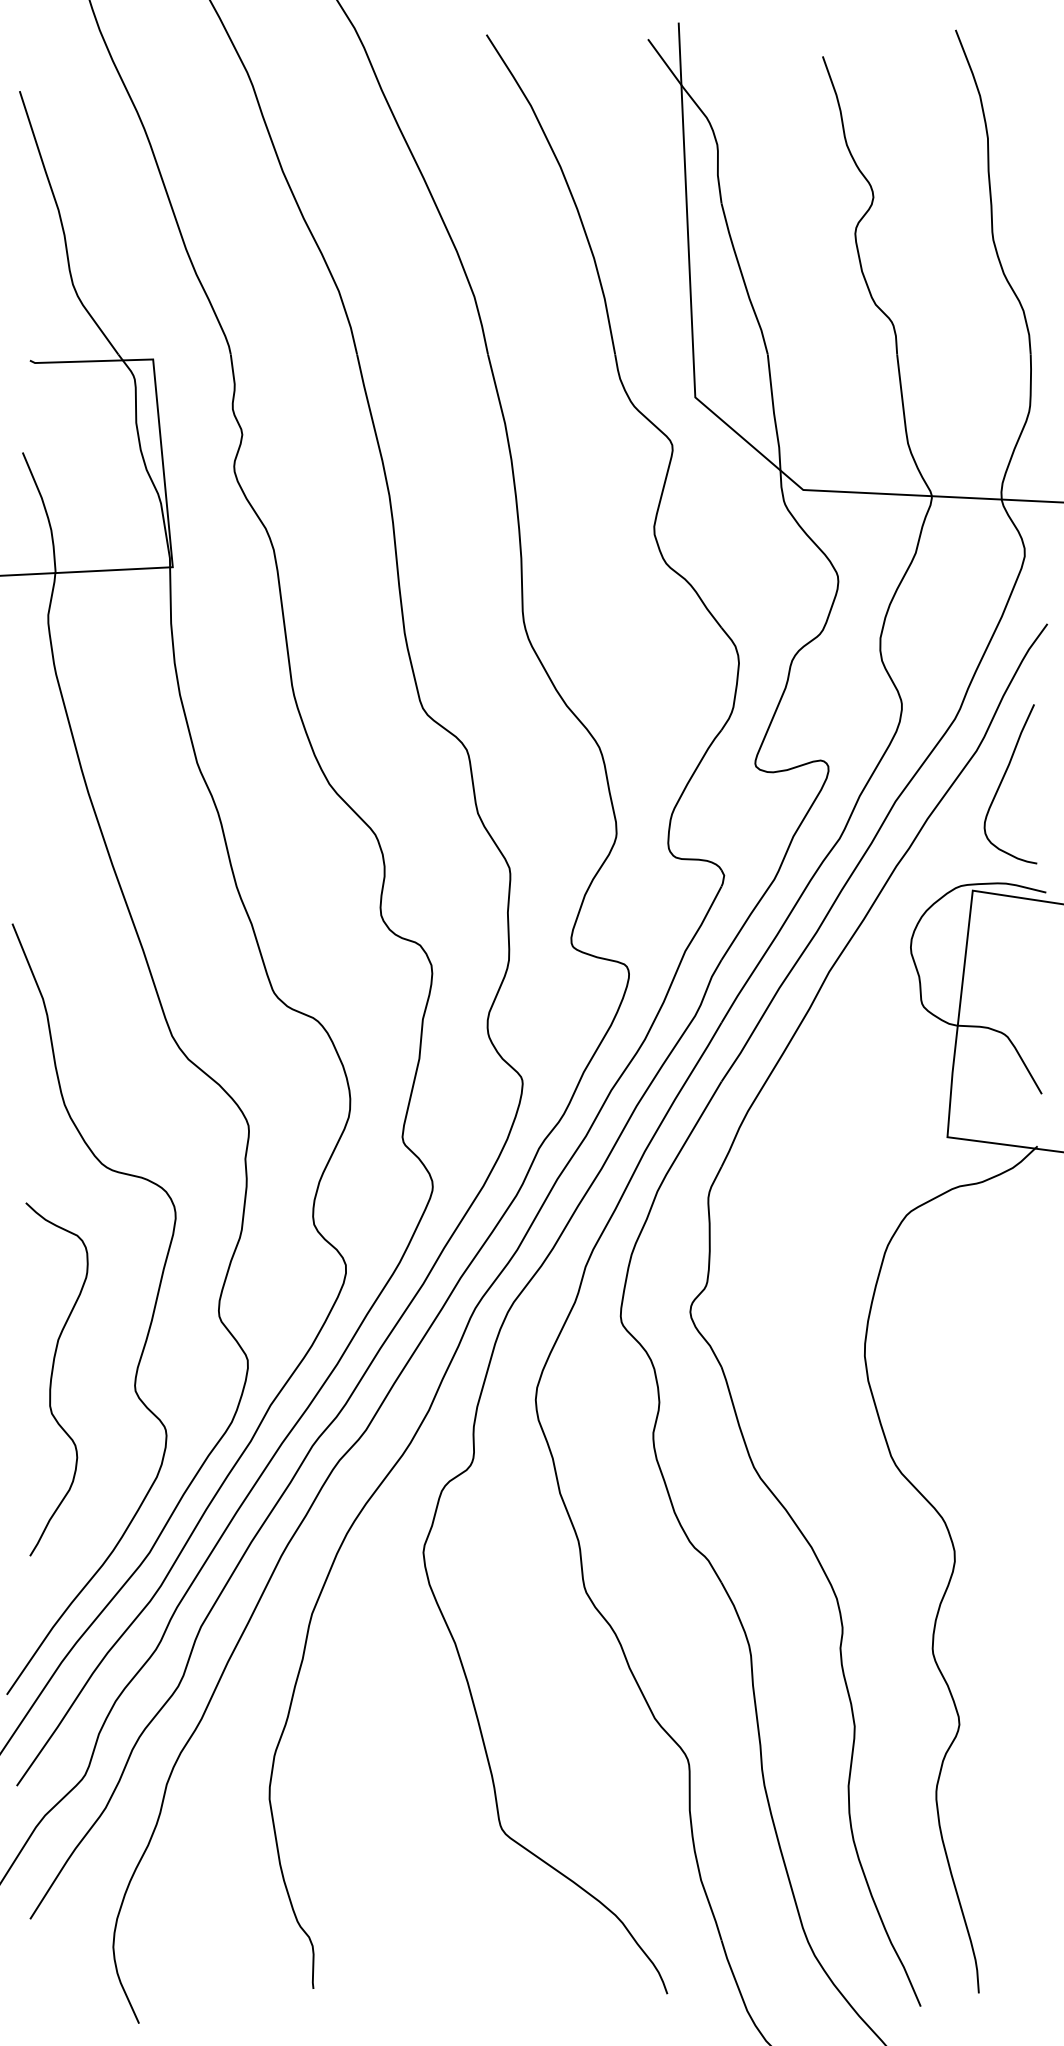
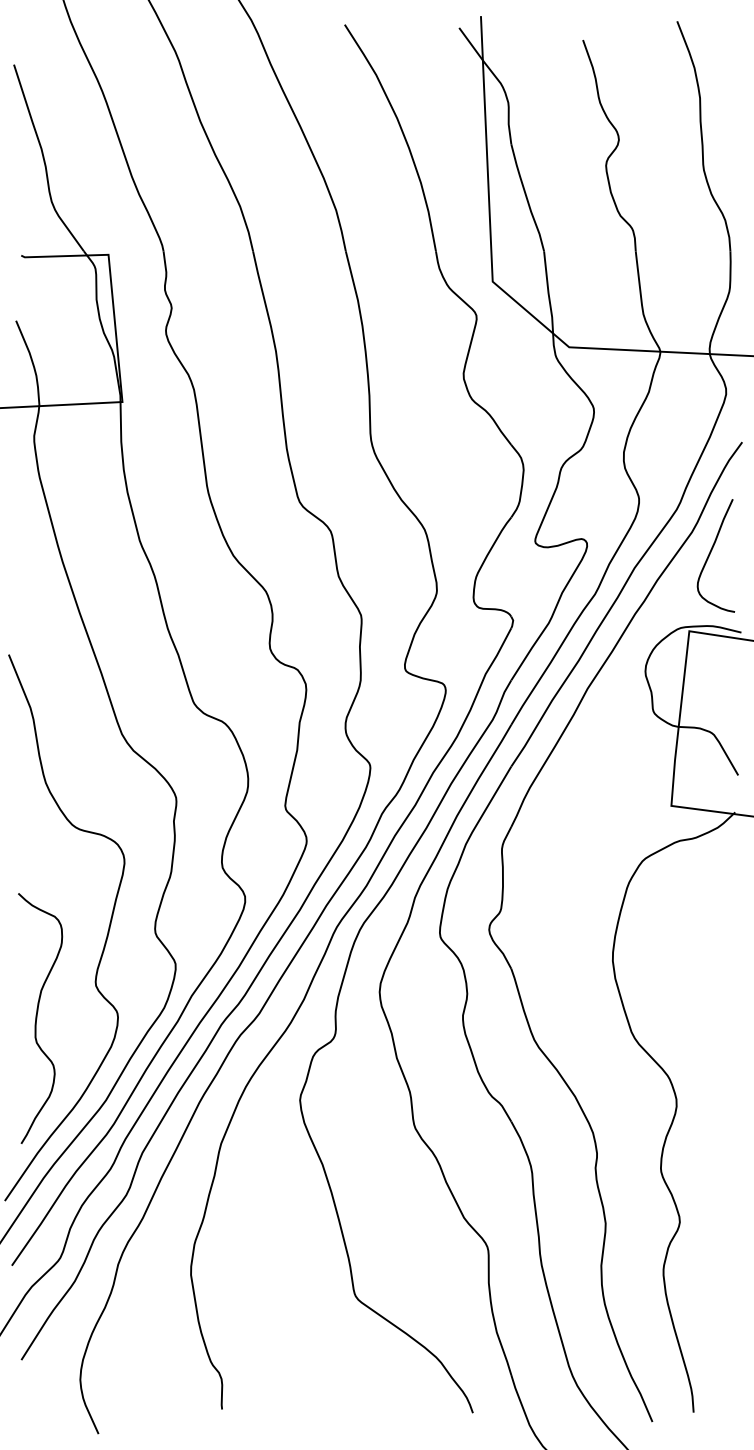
curve: (52, 1379) -> (37, 1018), moved

